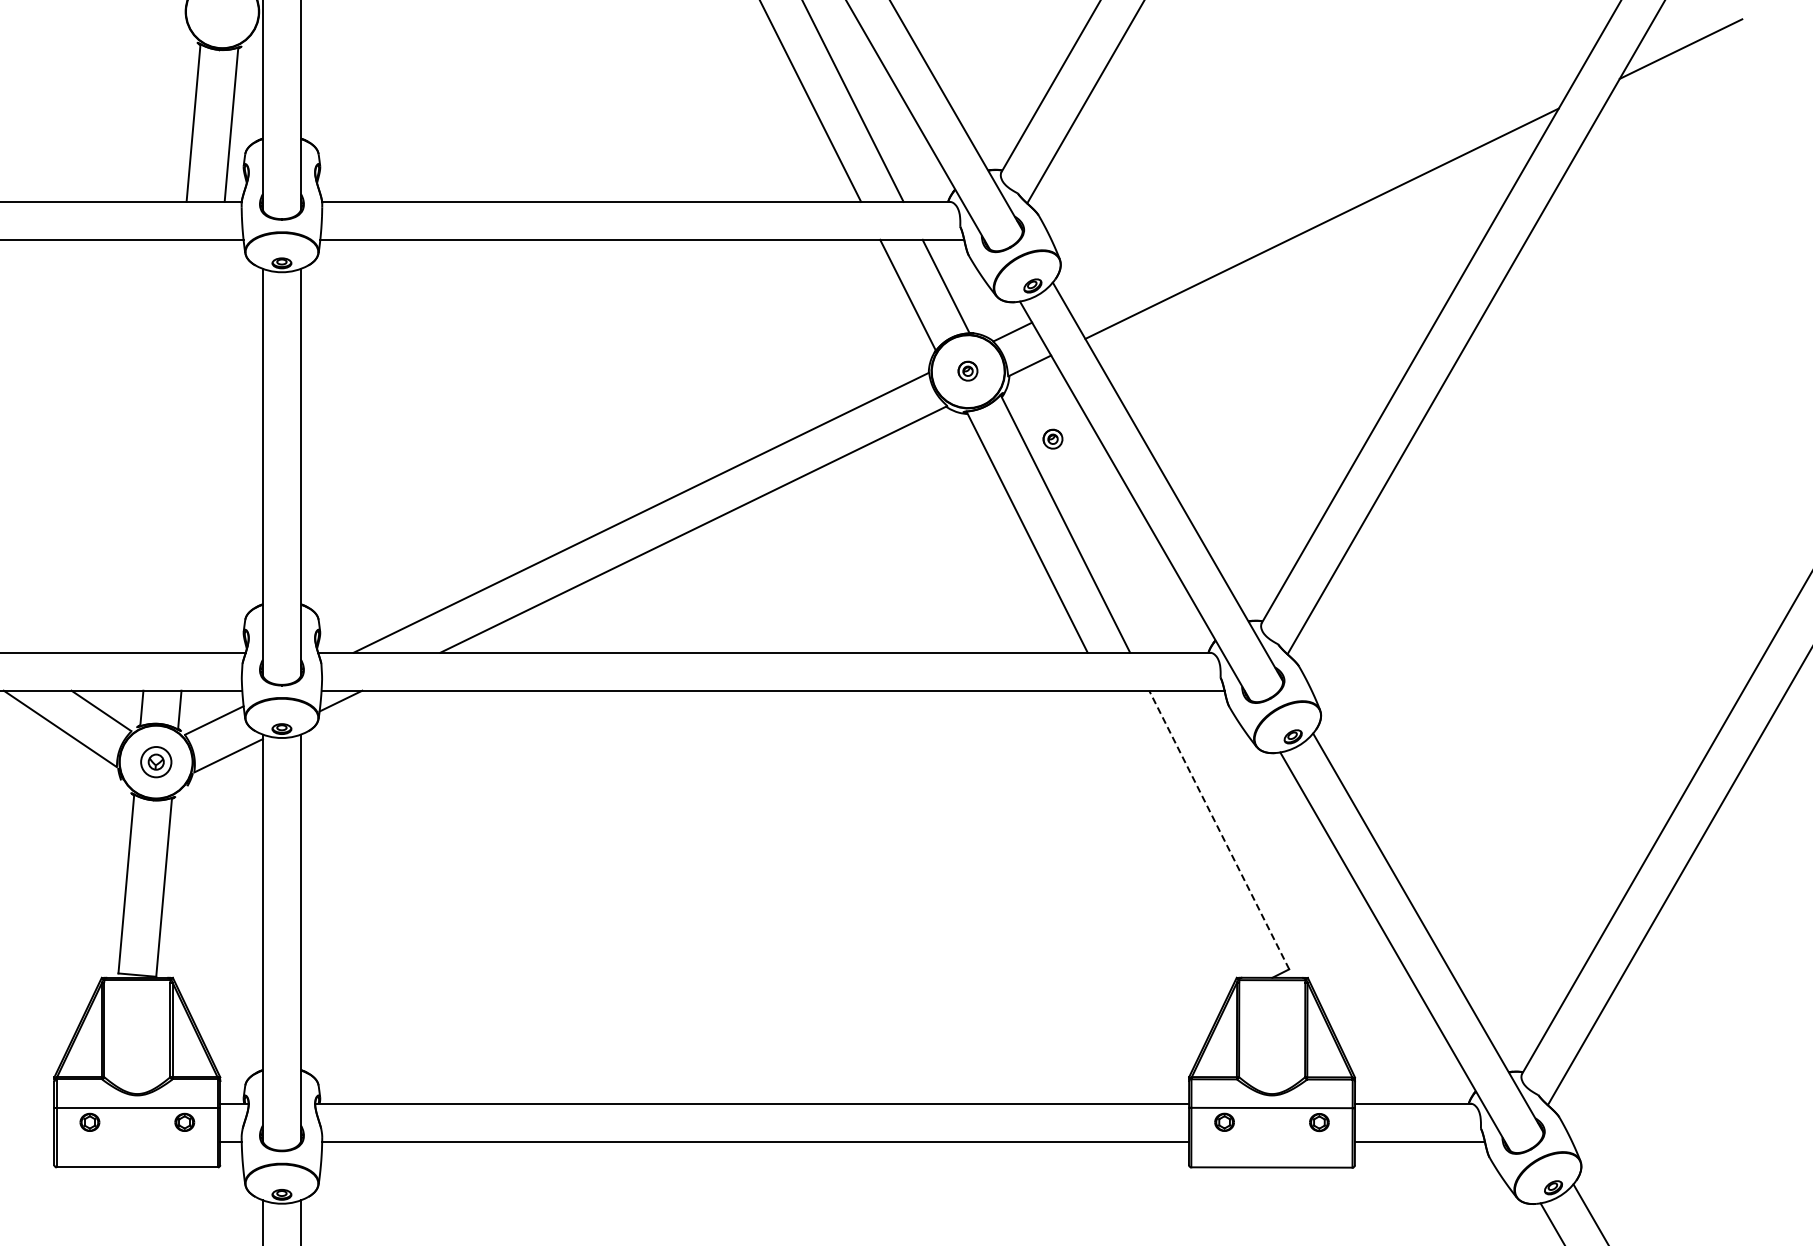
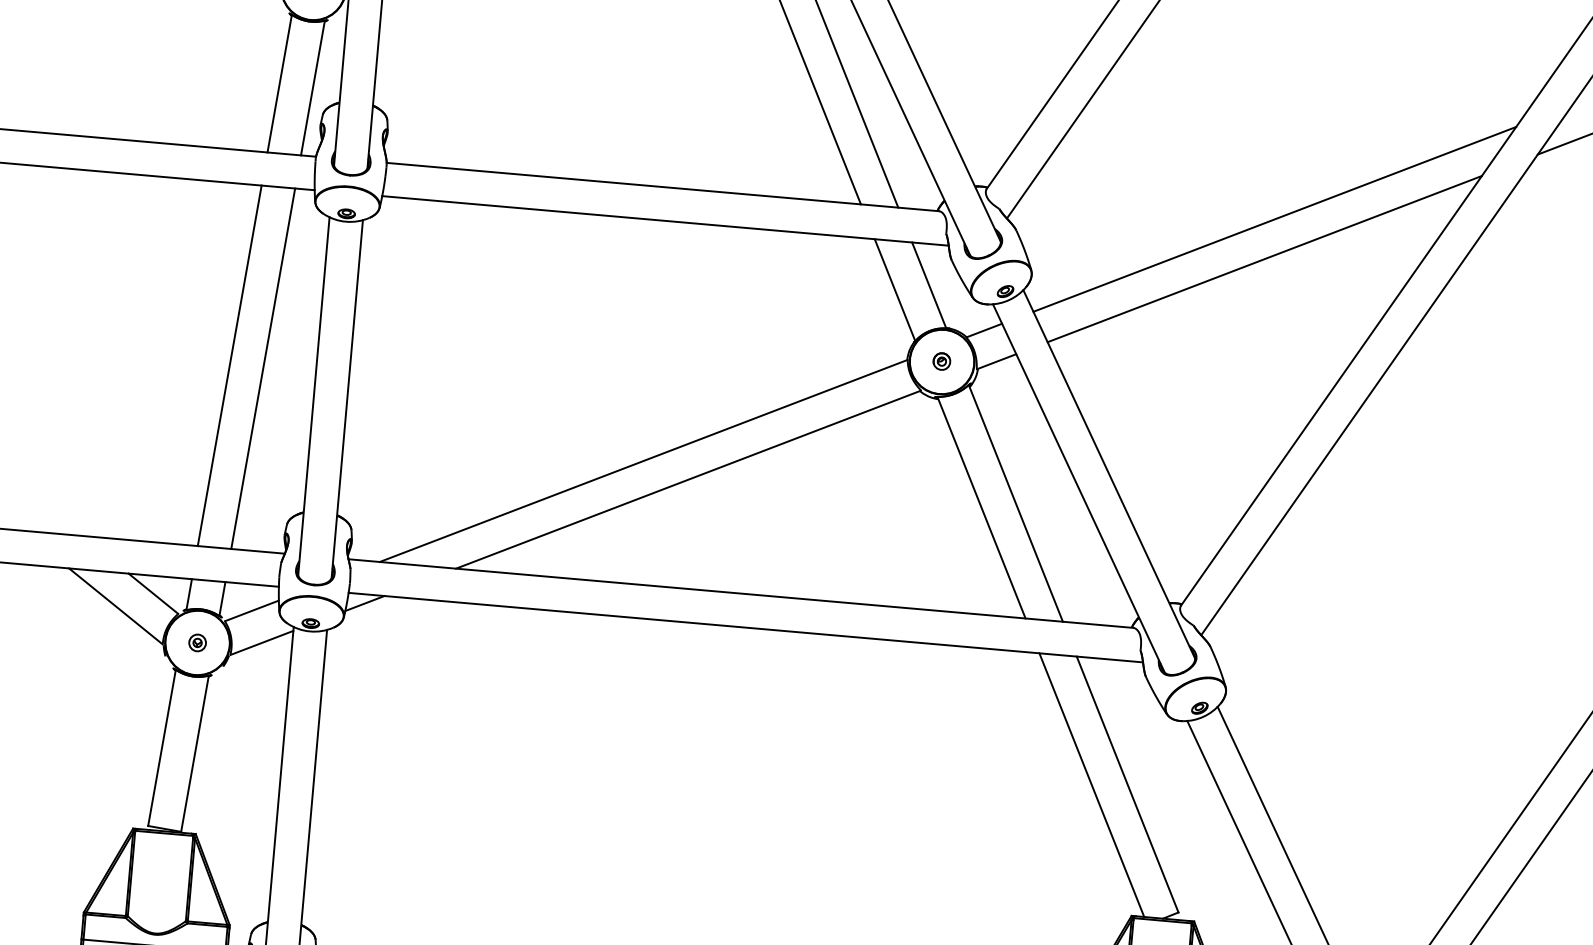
line: (1329, 177) -> (1274, 218), added
part: (1052, 438) -> (1011, 427), removed
line: (164, 445) -> (229, 365), added
line: (202, 445) -> (262, 368), added
part: (155, 761) -> (197, 642), size x0.62
line: (1219, 830) -> (1127, 784), dashed -> solid
line: (1178, 833) -> (1091, 784), added

